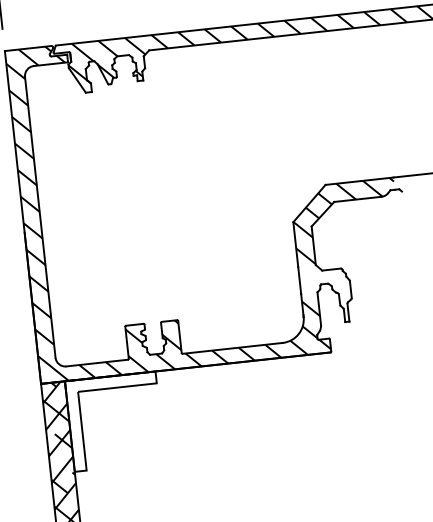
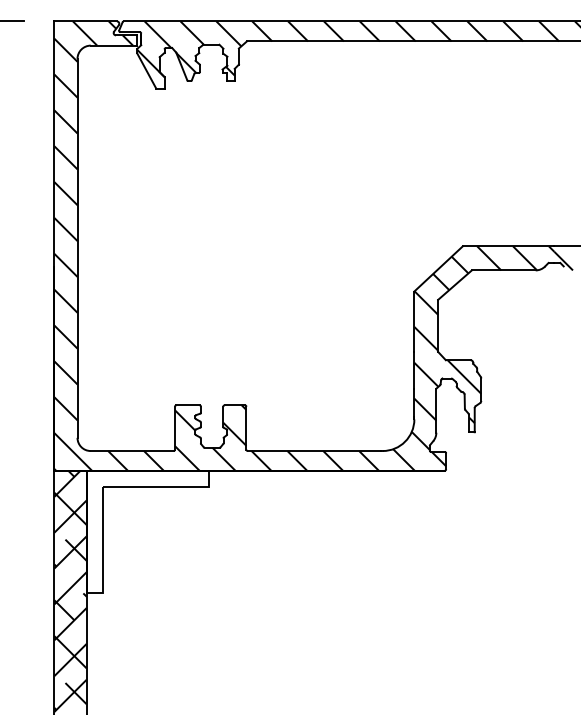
hatch: (401, 187) -> (563, 260), added
hatch: (325, 293) -> (447, 391), added

